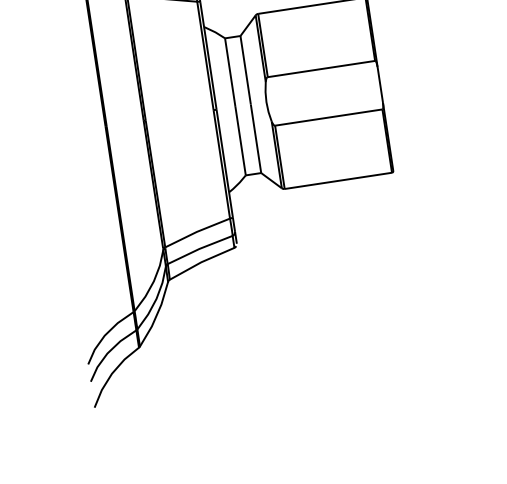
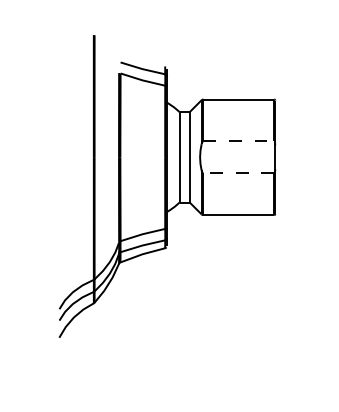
line: (322, 69) -> (239, 141), solid -> dashed
line: (328, 117) -> (238, 173), solid -> dashed

